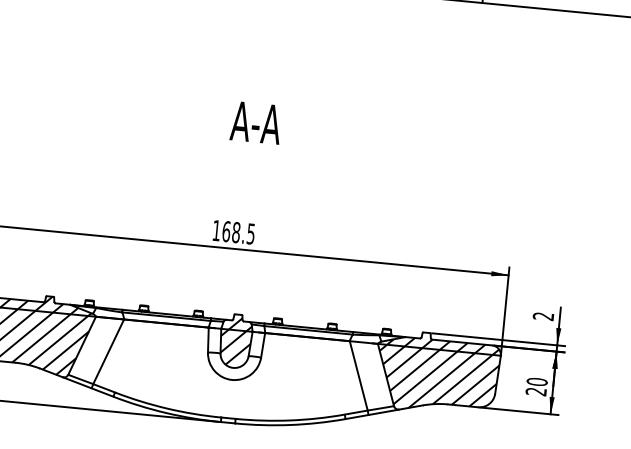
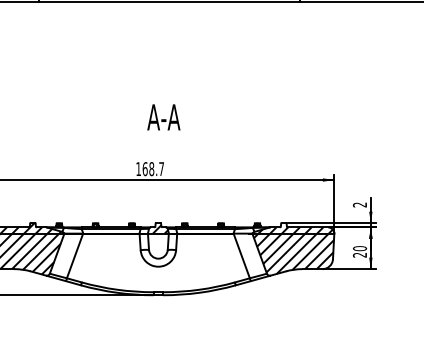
text: (255, 122) -> (163, 117), moved
text: (250, 234) -> (161, 169), 168.5 -> 168.7
hatch: (235, 348) -> (158, 245), removed

